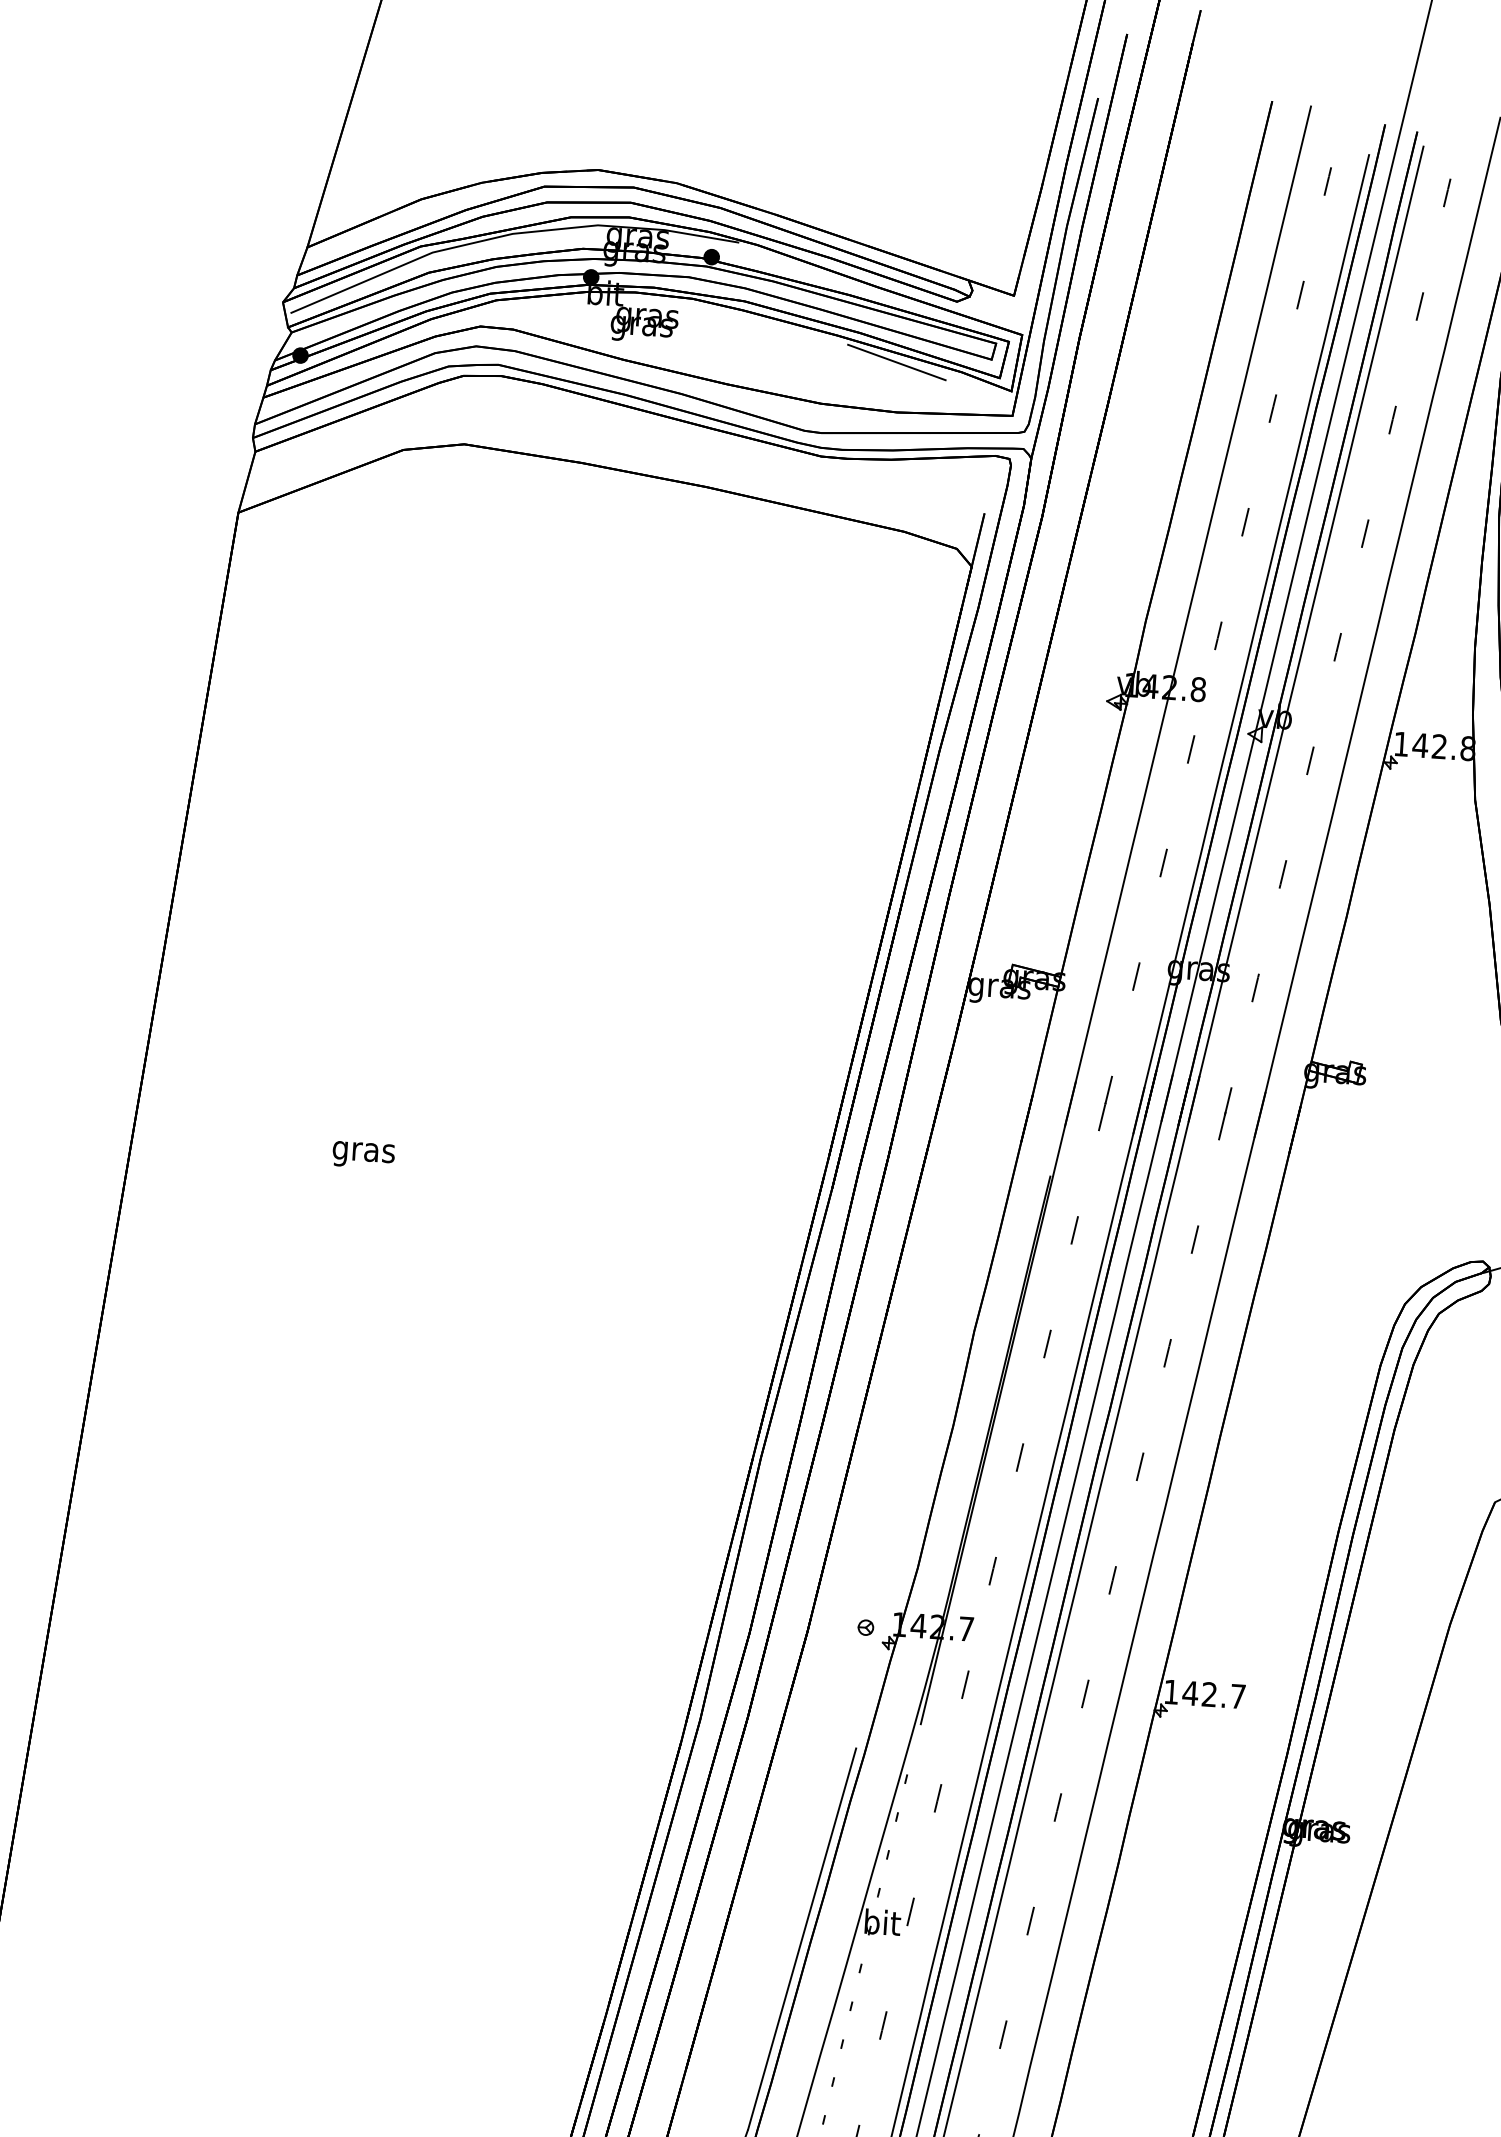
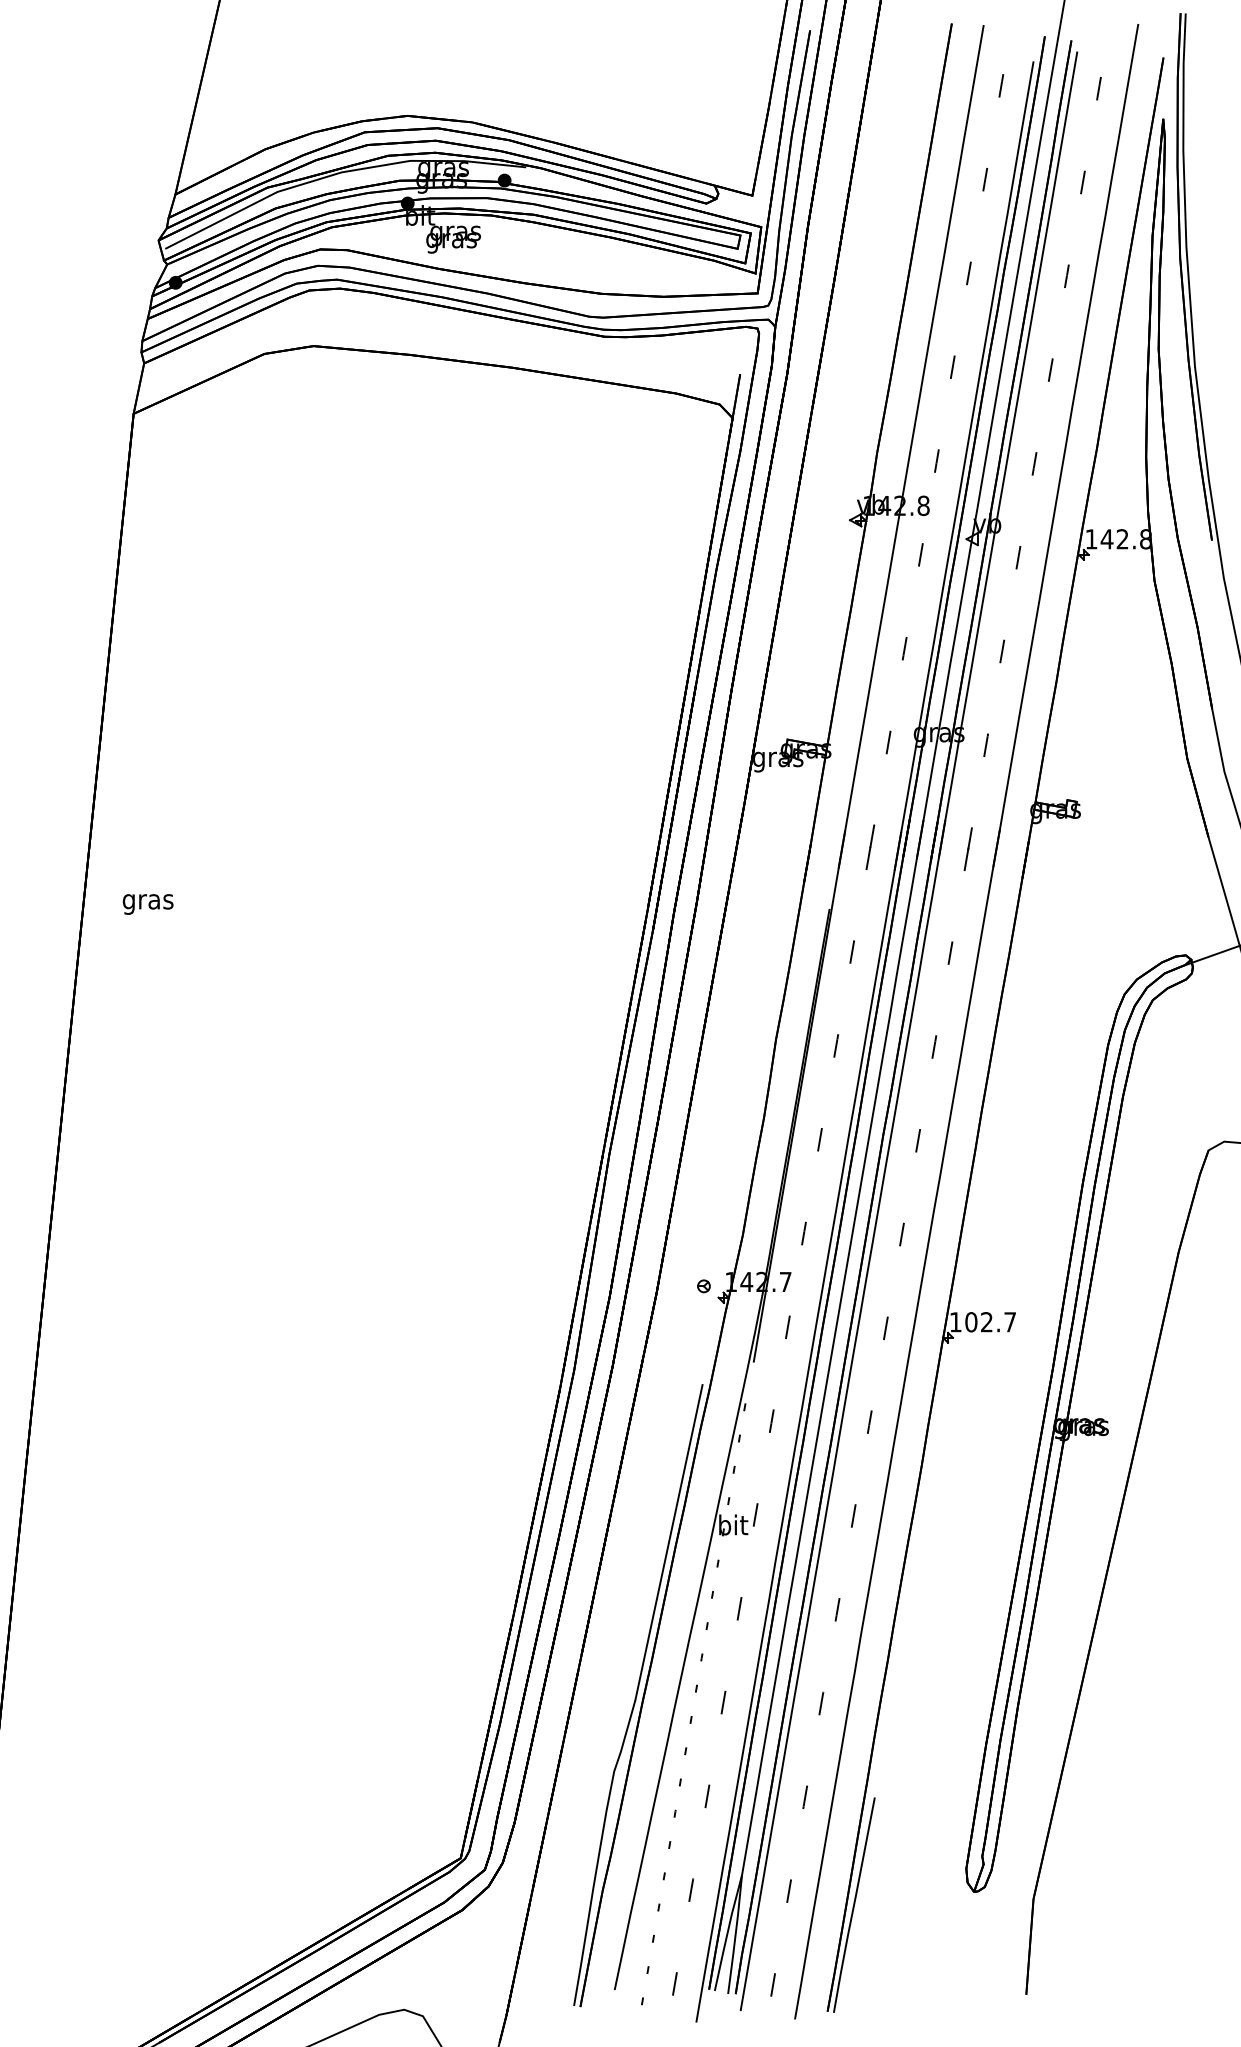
line: (896, 362) -> (660, 256), removed
text: (362, 1155) -> (147, 904), moved
text: (1189, 1693) -> (970, 1322), 142.7 -> 102.7

